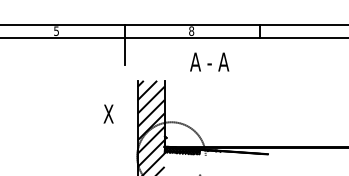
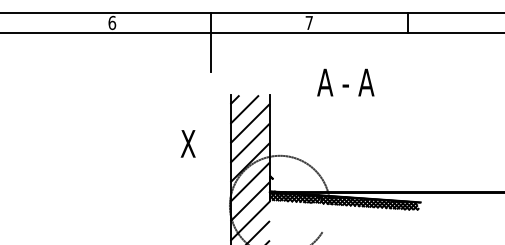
text: (56, 30) -> (112, 21), 5 -> 6
text: (191, 30) -> (309, 21), 8 -> 7
text: (209, 61) -> (345, 81), moved
hatch: (233, 154) -> (370, 202), added

